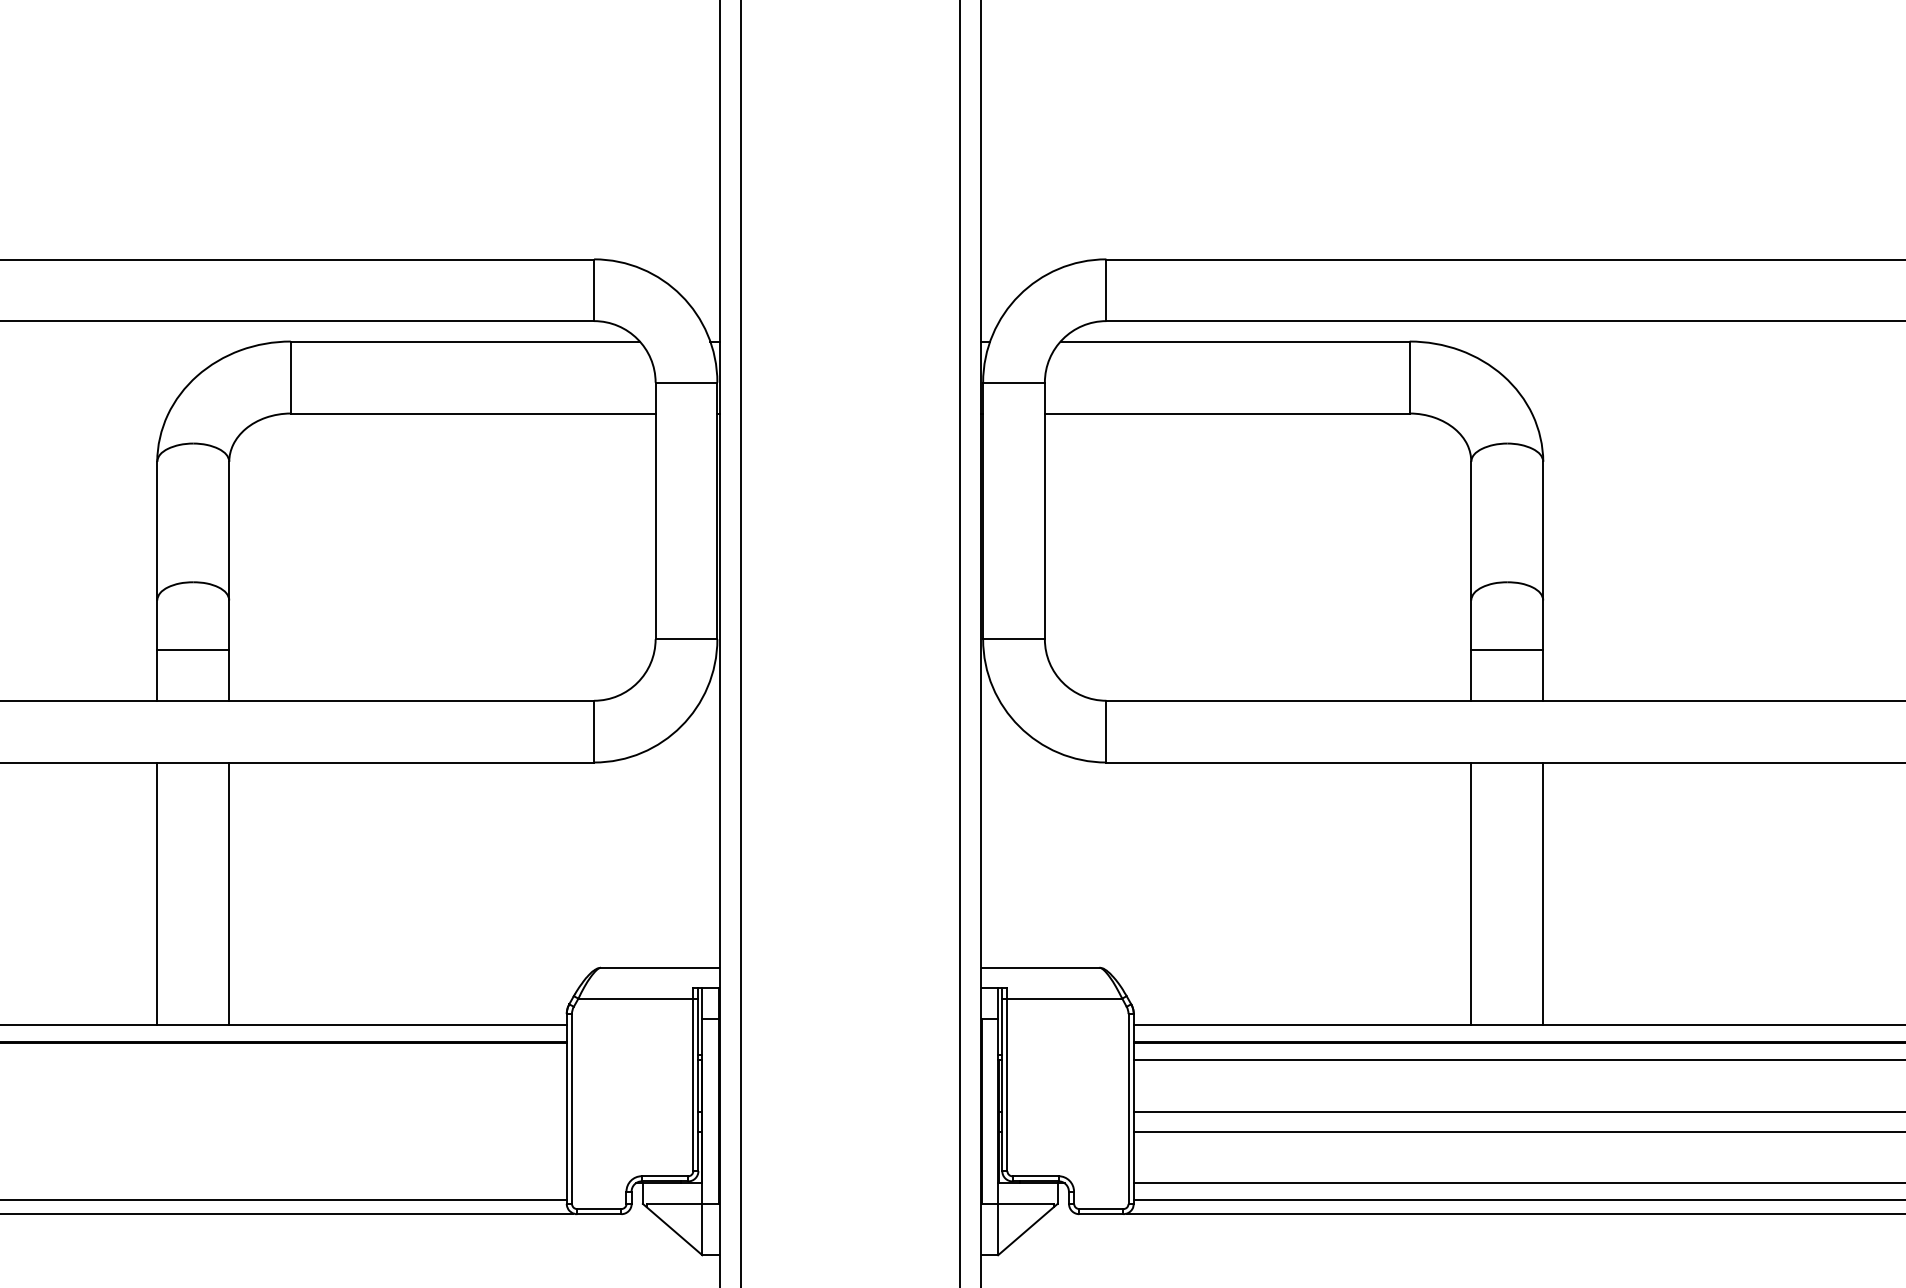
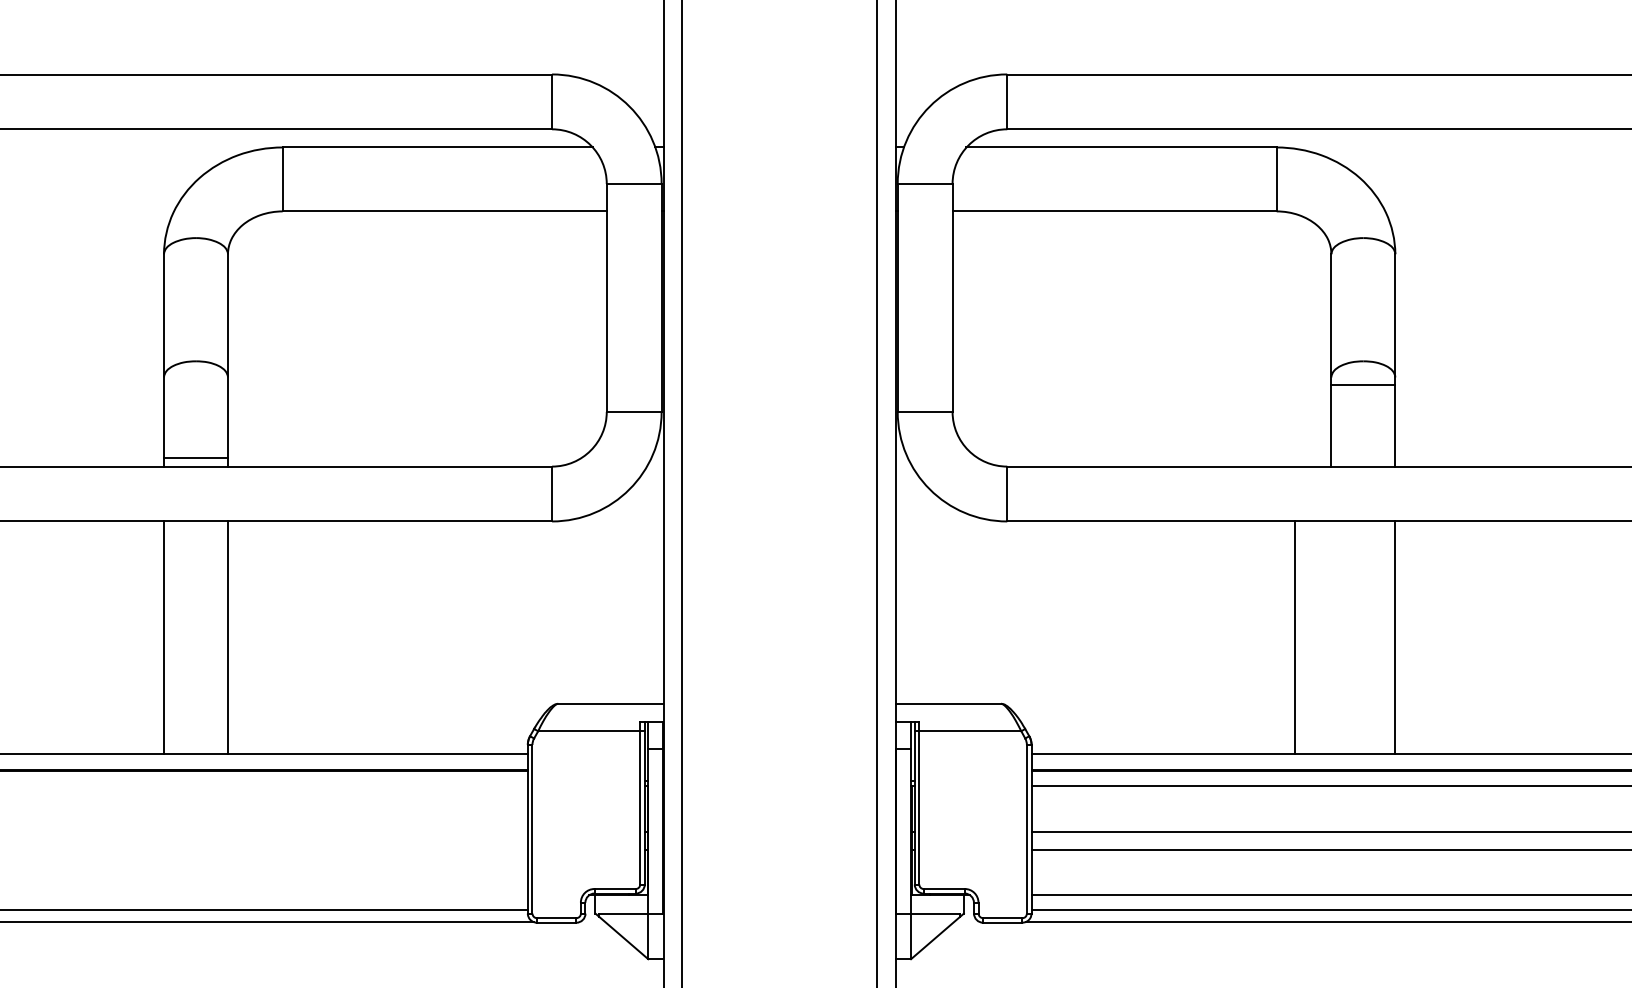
line: (193, 649) -> (196, 457), moved
line: (1507, 649) -> (1363, 384), moved
line: (1471, 893) -> (1295, 637), moved

